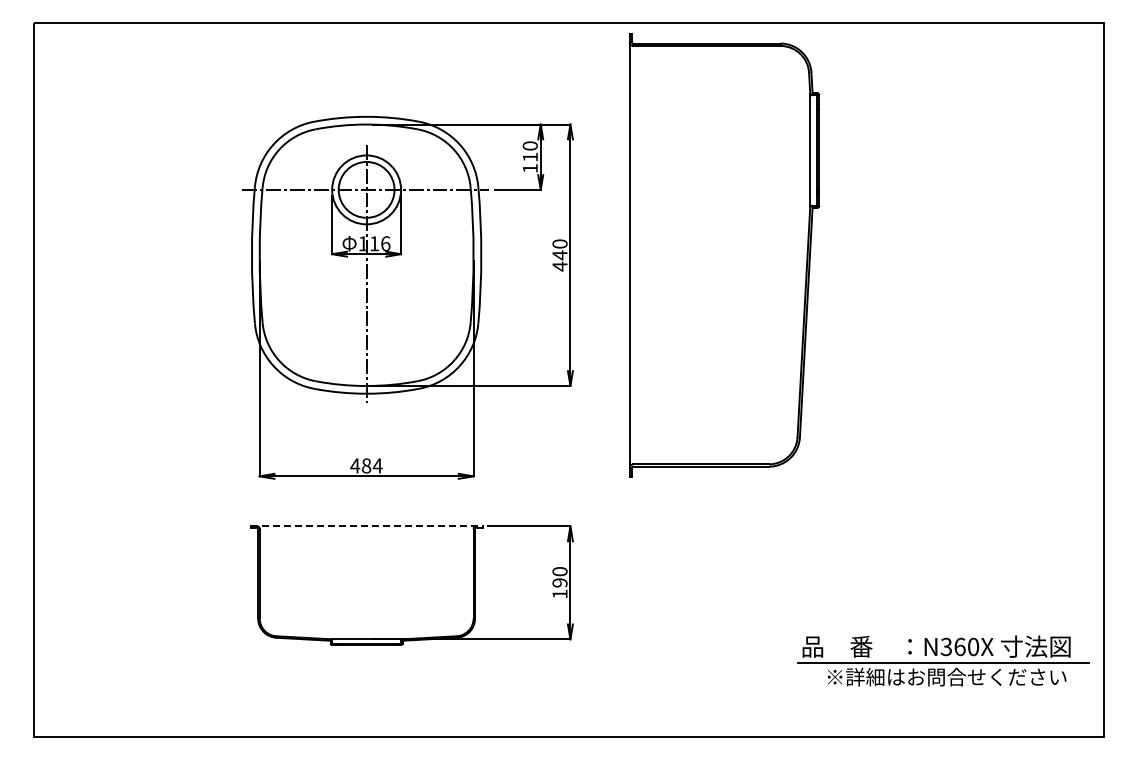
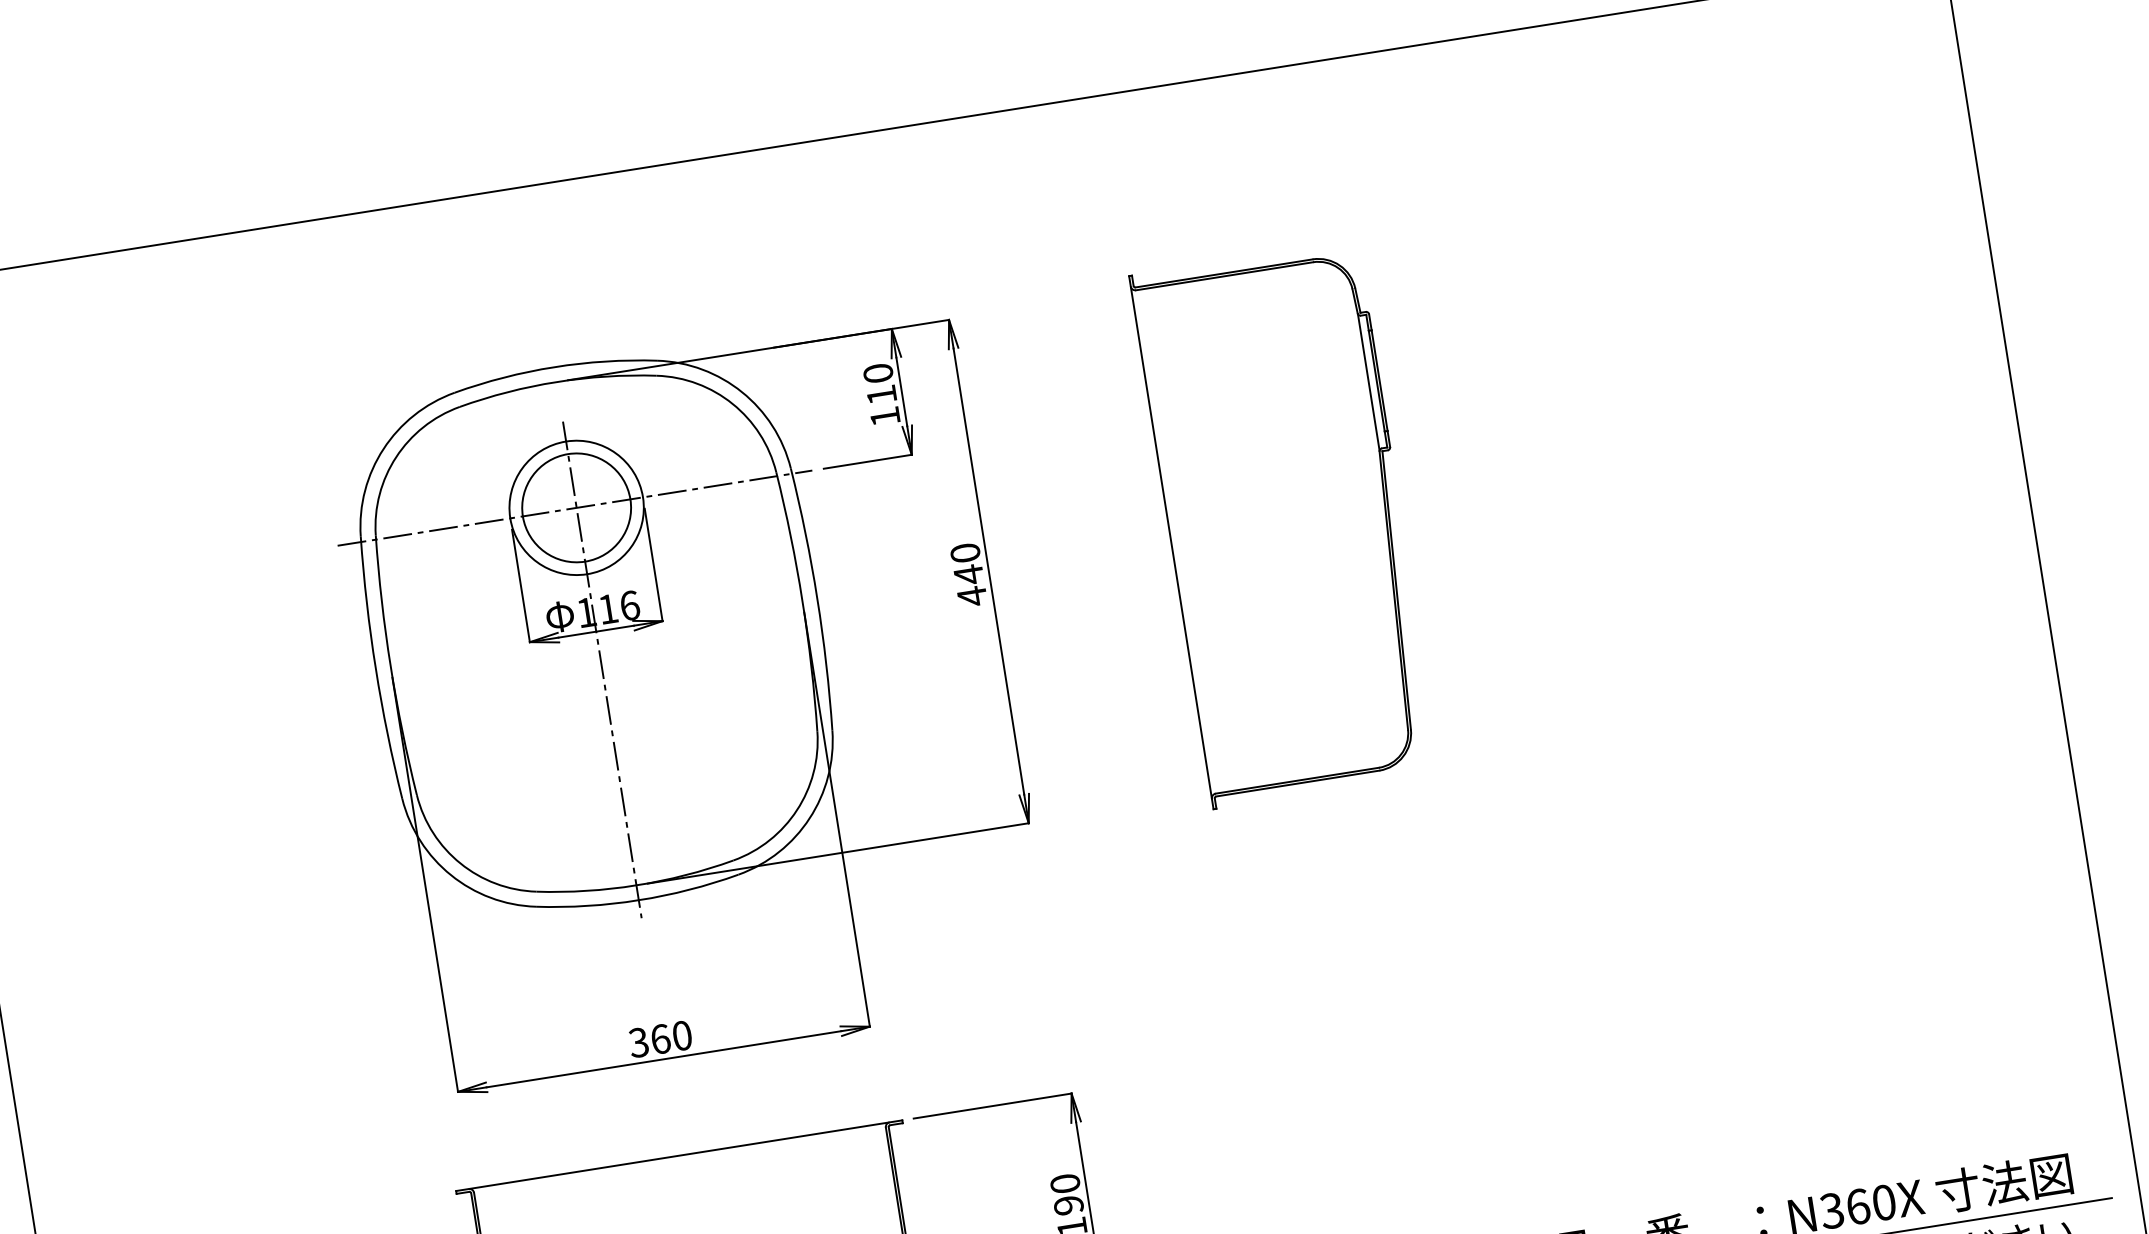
part: (724, 255) -> (1285, 525), size x0.62
text: (366, 465) -> (660, 1038), 484 -> 360
line: (366, 526) -> (679, 1155), dashed -> solid

